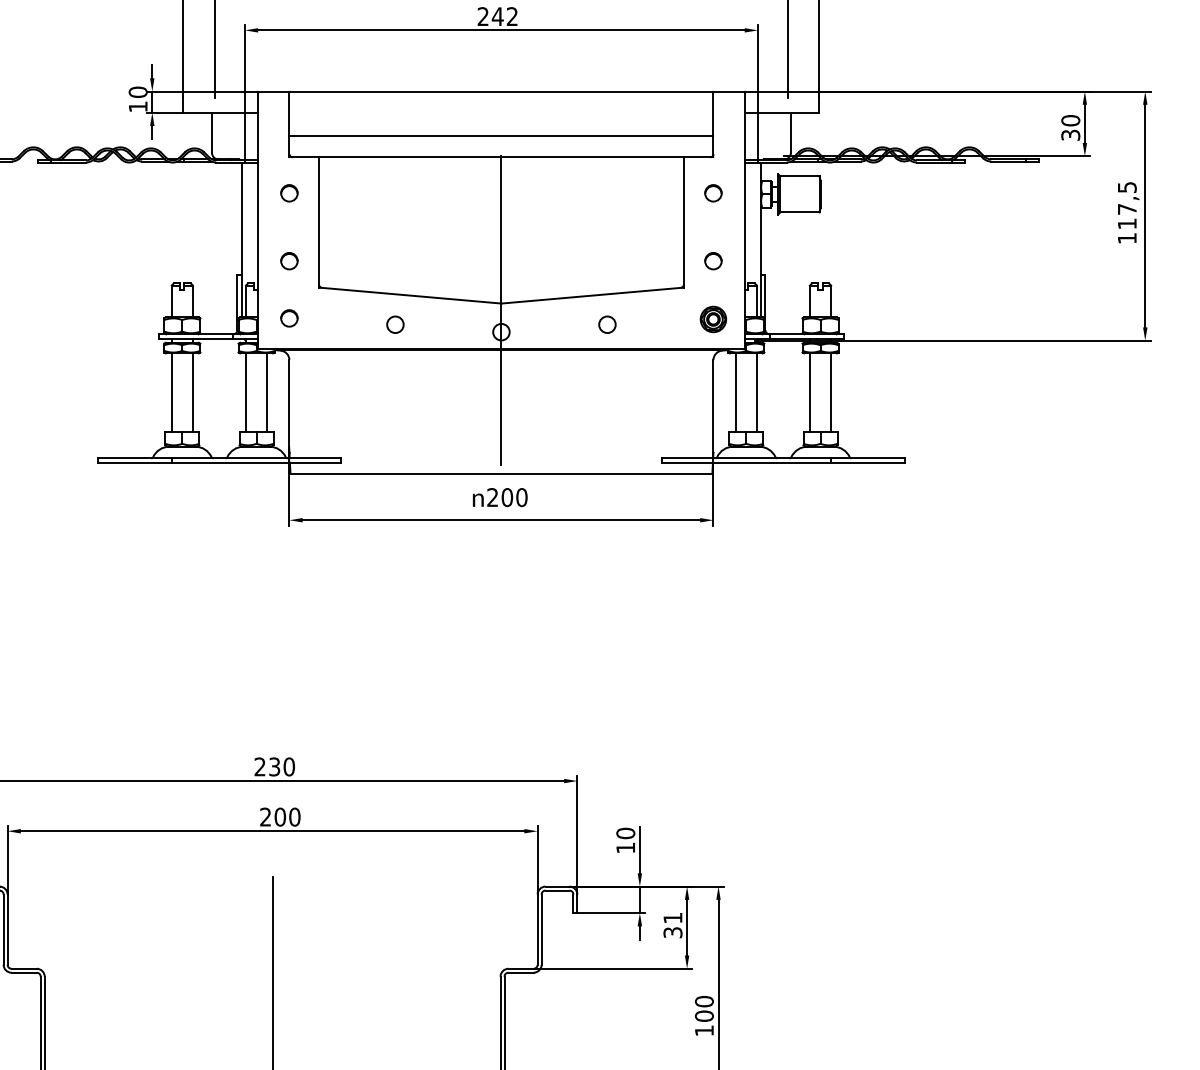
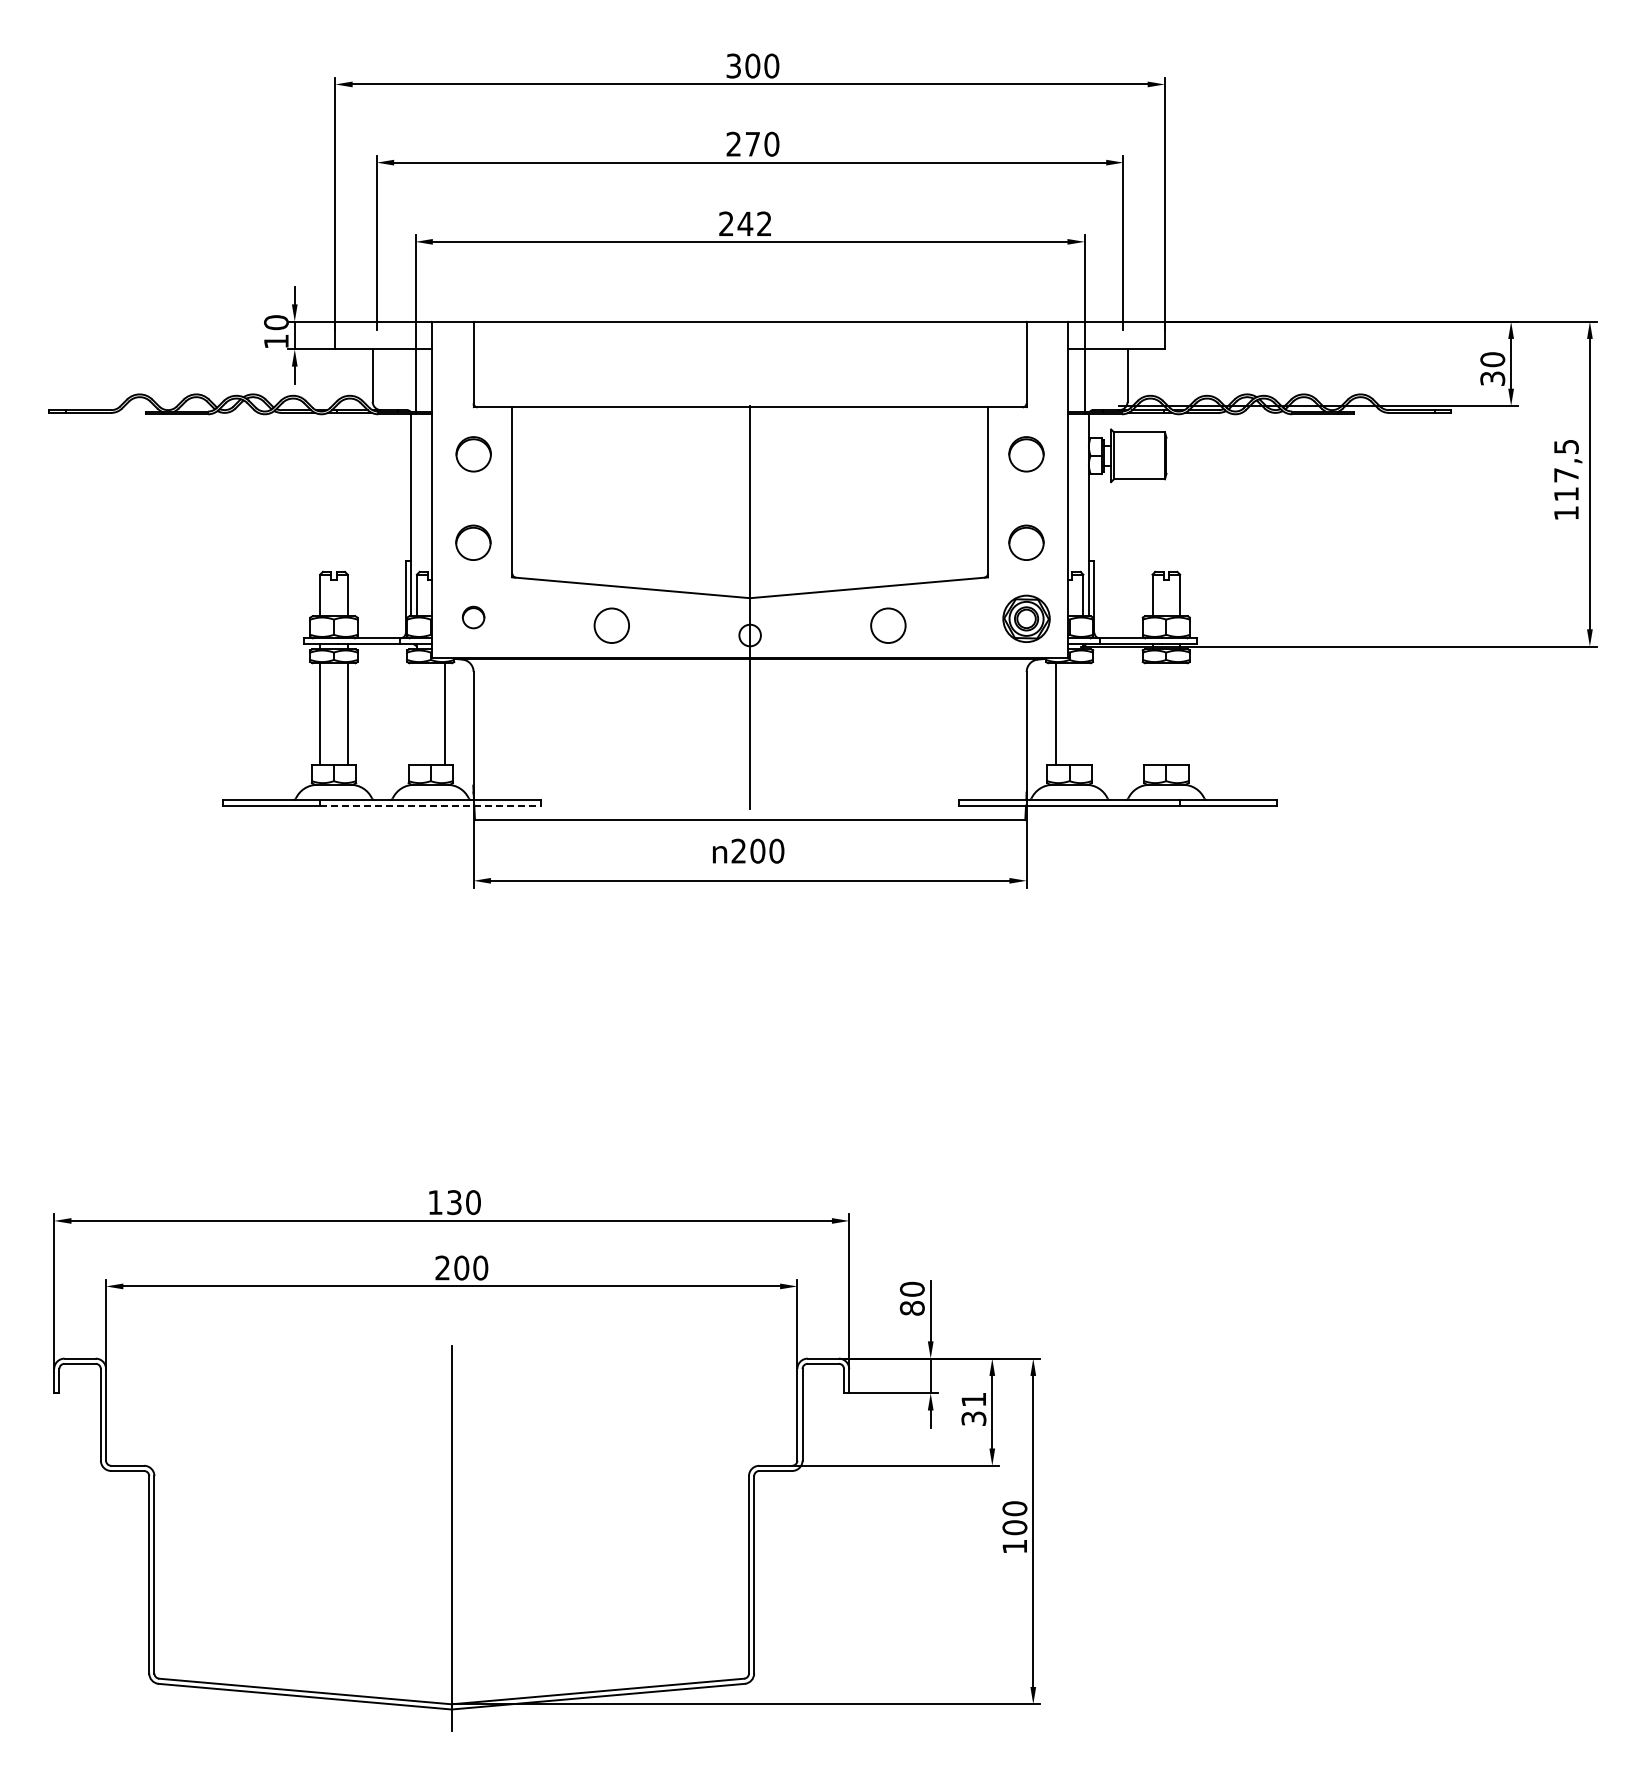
line: (500, 135) -> (749, 379), removed
part: (289, 193) -> (473, 454), size x1.6
part: (713, 193) -> (1026, 454), size x1.6
circle: (289, 260) -> (473, 542), size x1.6
circle: (713, 260) -> (1026, 542), size x1.6
part: (713, 319) -> (1026, 618), size x1.4
circle: (395, 324) -> (611, 625), size x1.6
circle: (607, 324) -> (888, 625), size x1.6
line: (245, 392) -> (416, 714), removed
line: (757, 392) -> (1083, 714), removed
line: (809, 392) -> (1152, 714), removed
line: (831, 392) -> (1180, 714), removed
line: (256, 462) -> (430, 805), solid -> dashed
text: (260, 766) -> (435, 1202), 230 -> 130
text: (625, 848) -> (911, 1308), 10 -> 80

